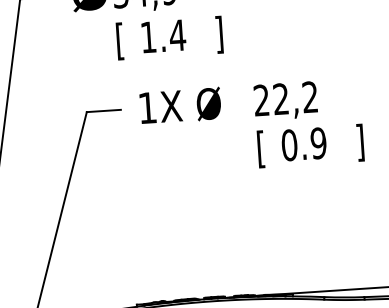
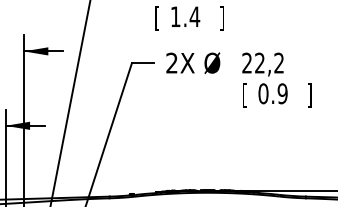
text: (146, 107) -> (171, 62), 1X -> 2X

